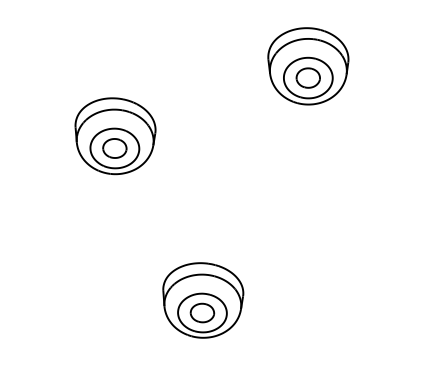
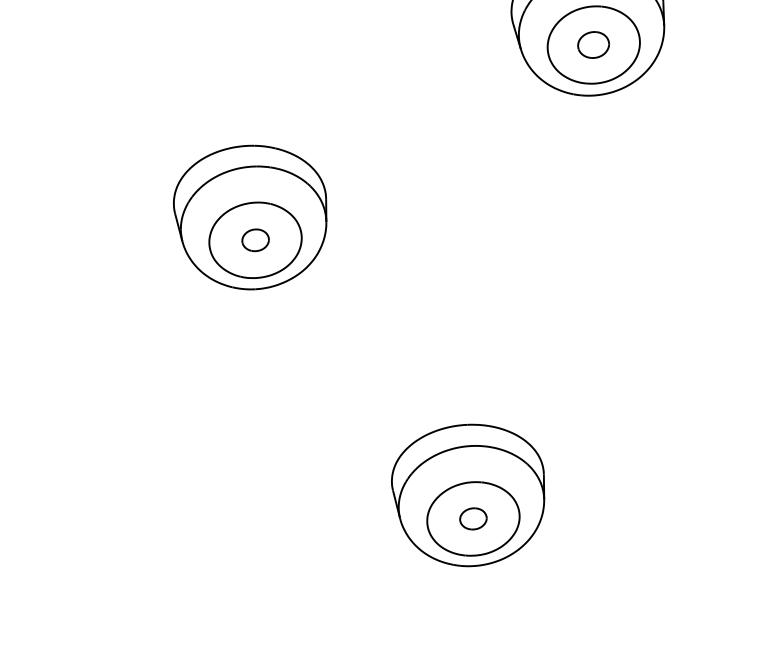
part: (307, 77) -> (592, 44), size x0.7
part: (114, 148) -> (254, 240), size x0.6
part: (202, 312) -> (473, 517), size x0.6

